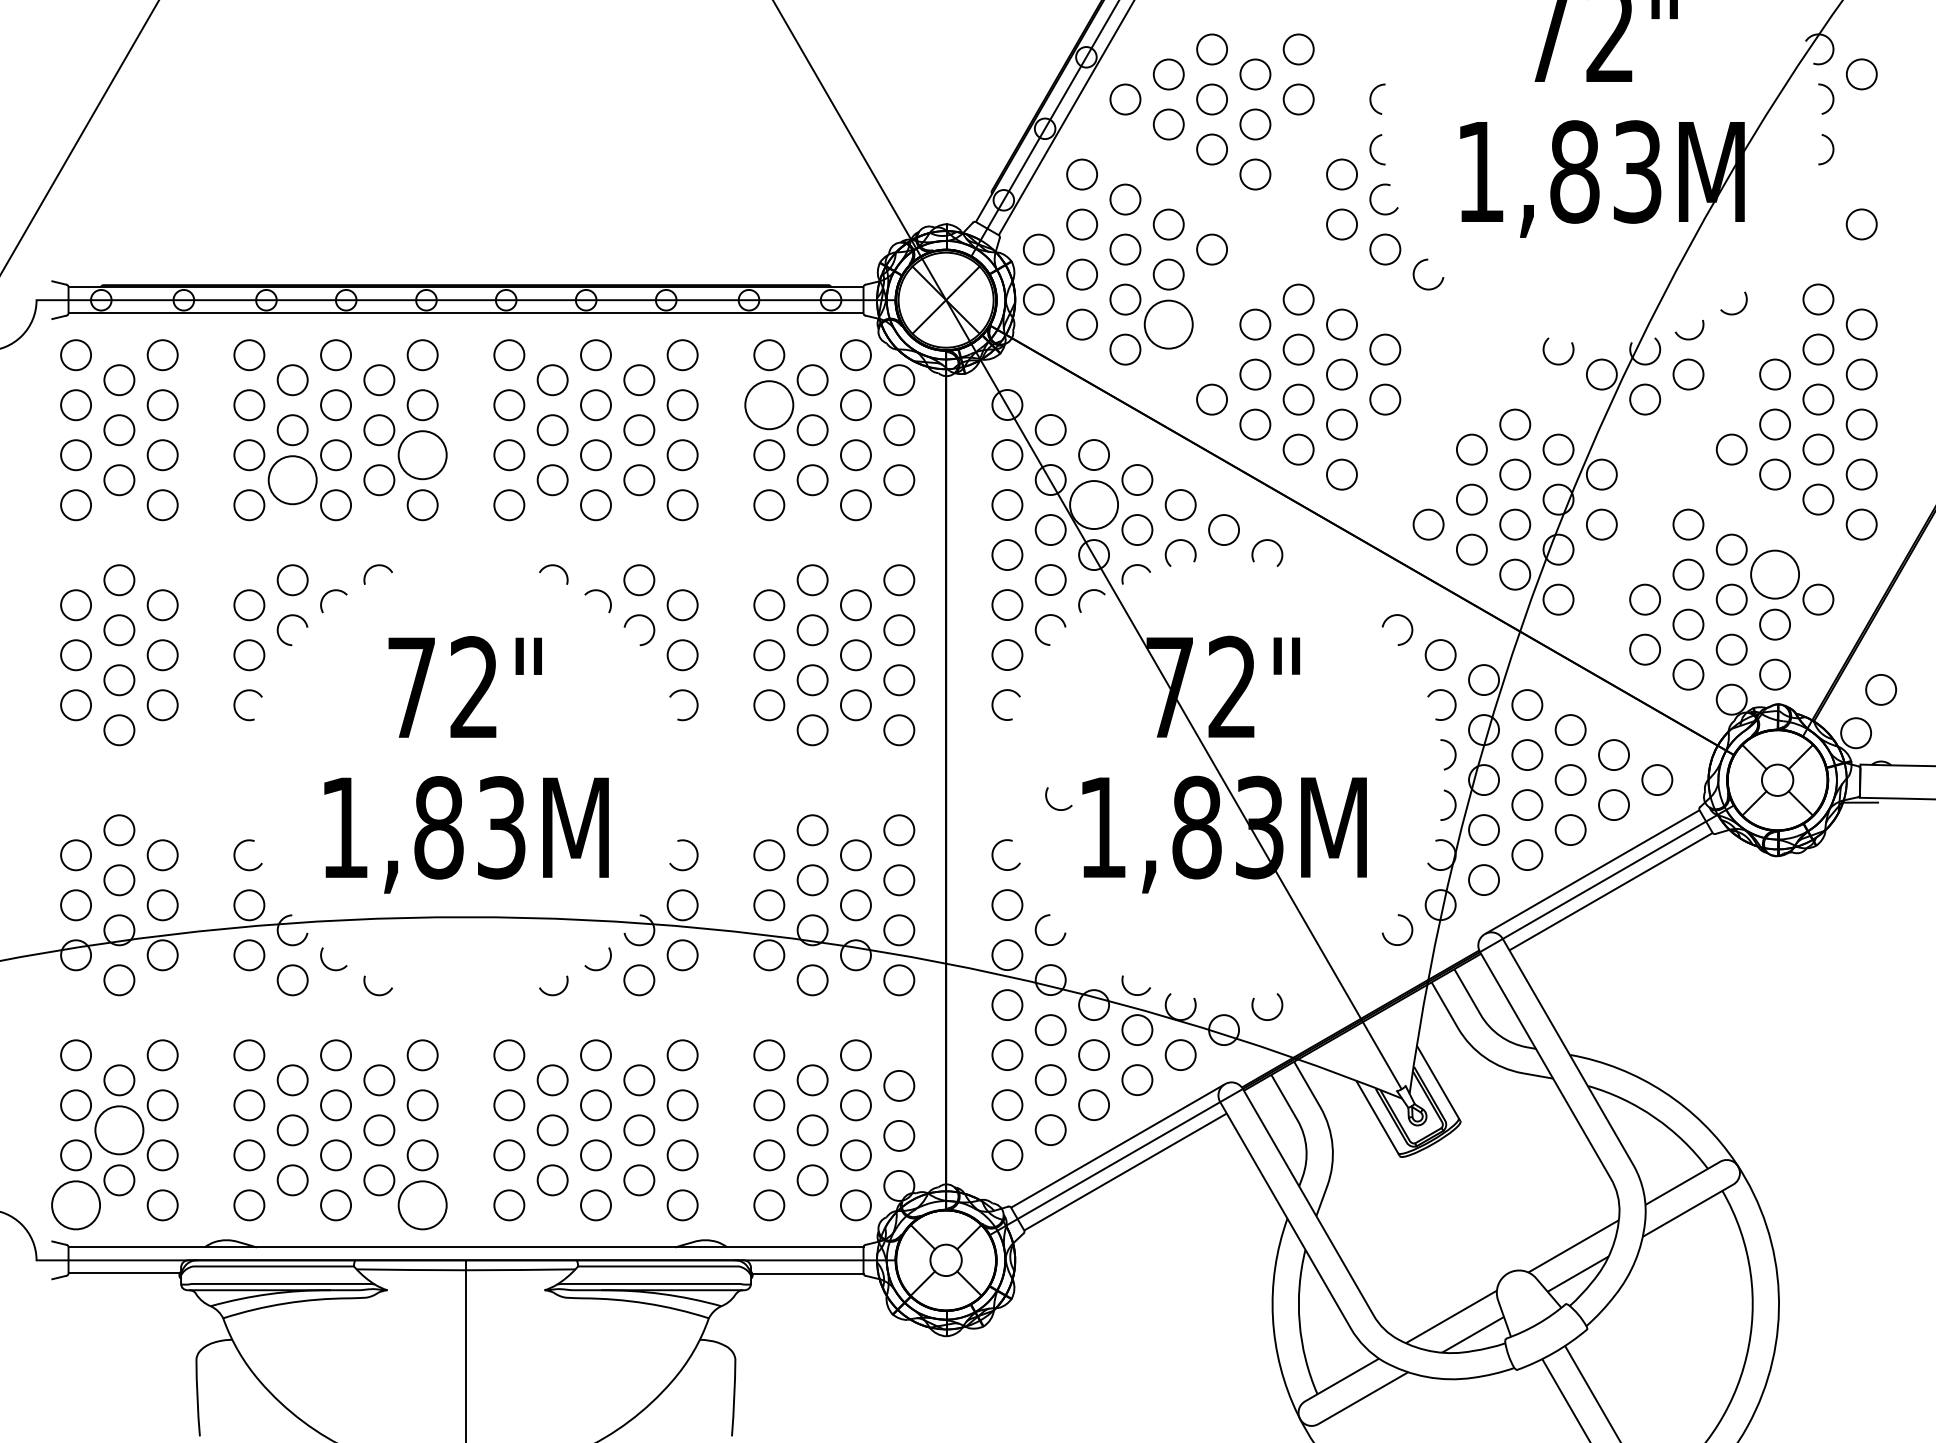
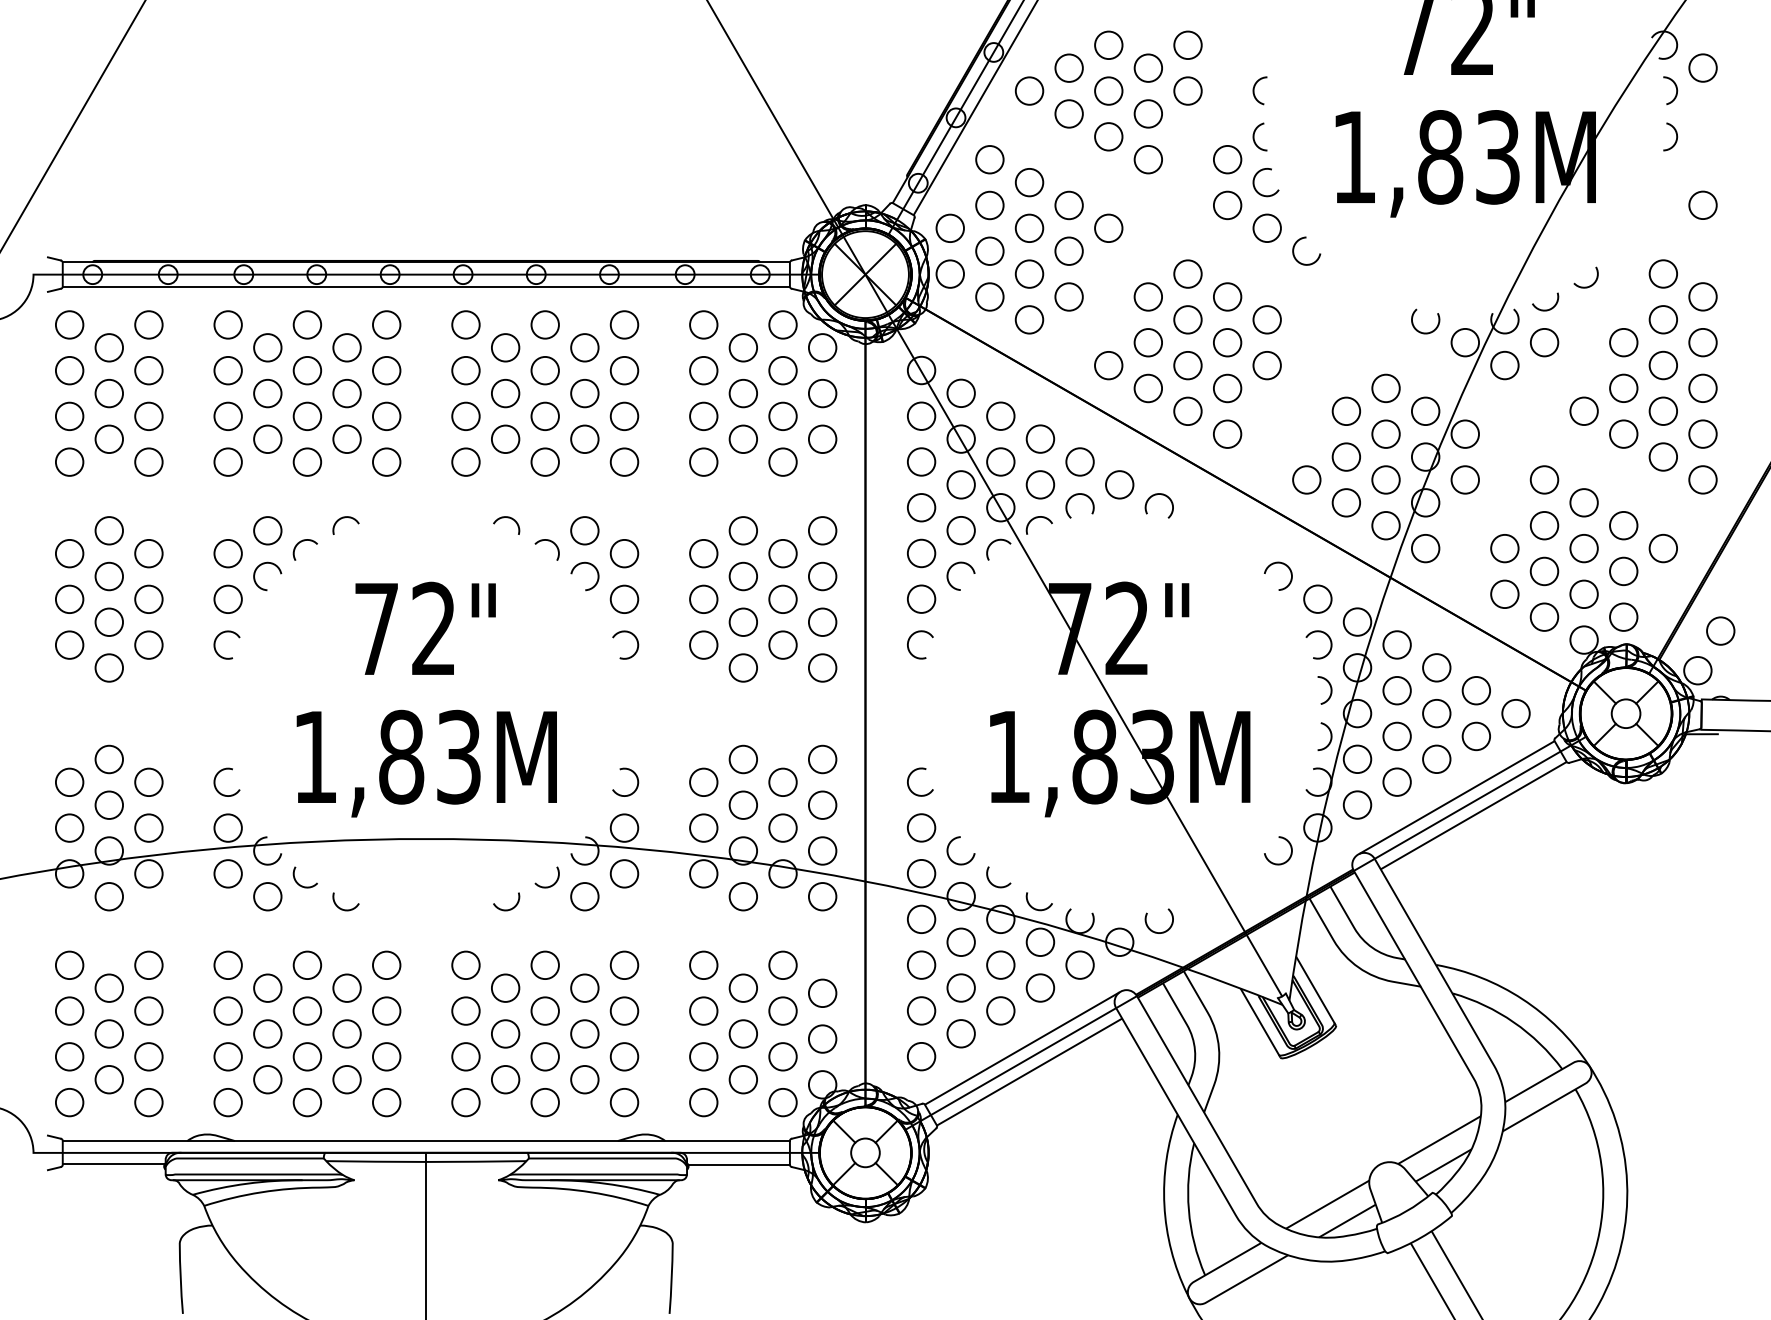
circle: (1168, 324) -> (1068, 296), size x0.62
circle: (769, 405) -> (703, 370), size x0.62
circle: (422, 455) -> (386, 416), size x0.62
circle: (292, 480) -> (267, 439), size x0.62
circle: (1094, 505) -> (1001, 462), size x0.62
circle: (1775, 574) -> (1624, 525), size x0.62
arc: (1053, 806) -> (993, 884), moved
circle: (119, 1130) -> (109, 1034), size x0.62
circle: (76, 1205) -> (70, 1102), size x0.62
circle: (422, 1205) -> (386, 1102), size x0.62

